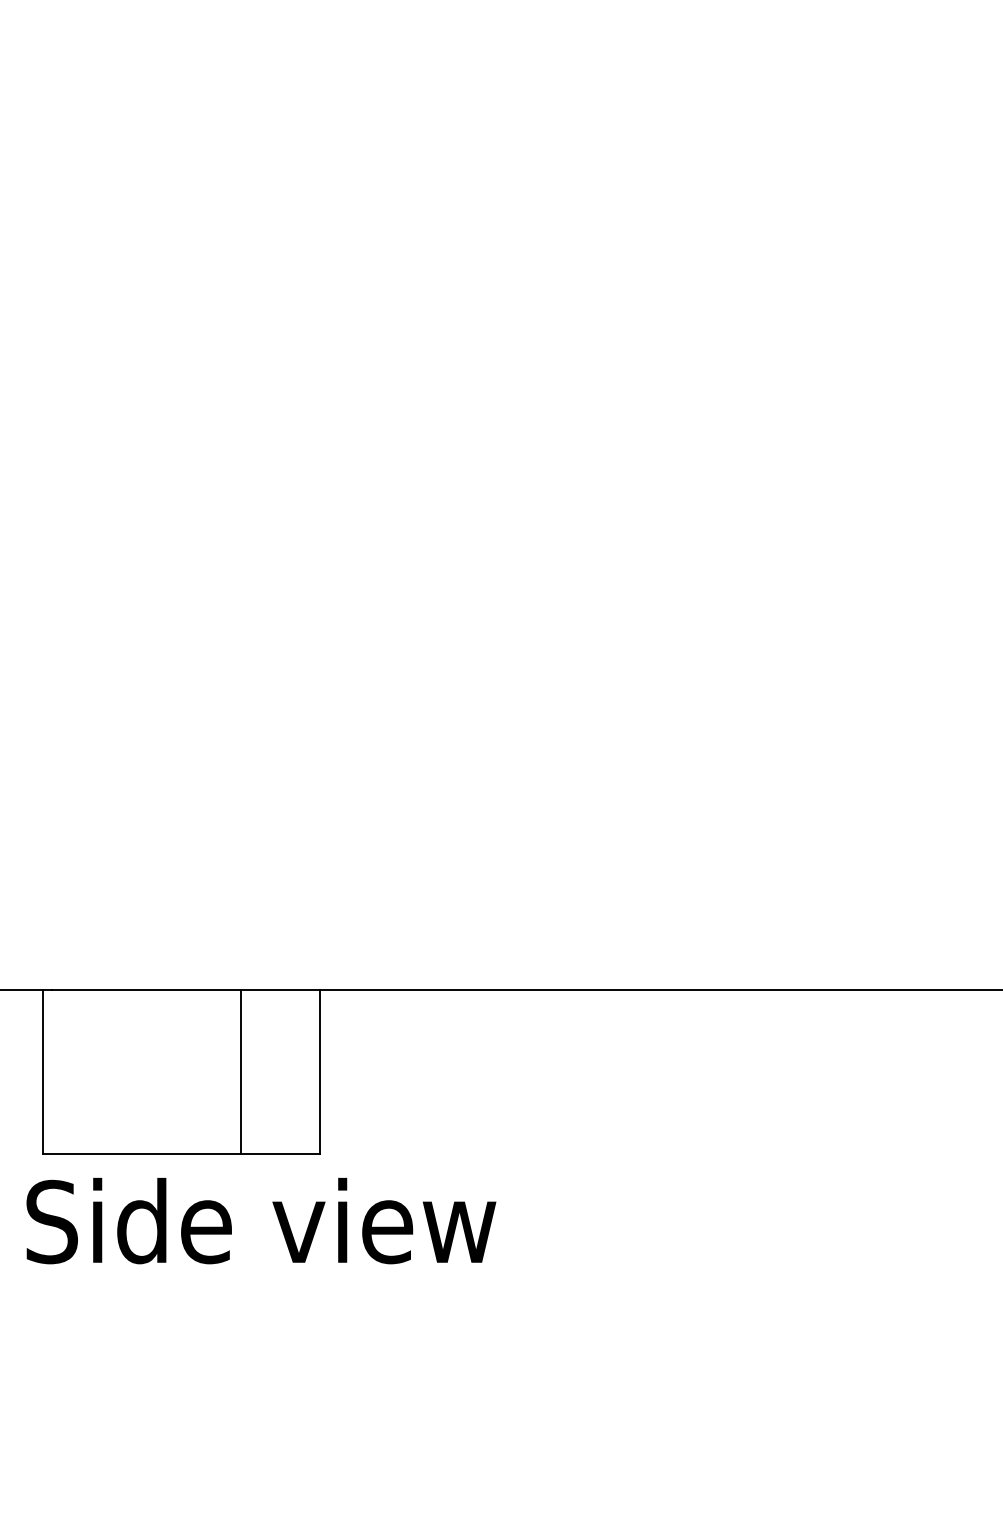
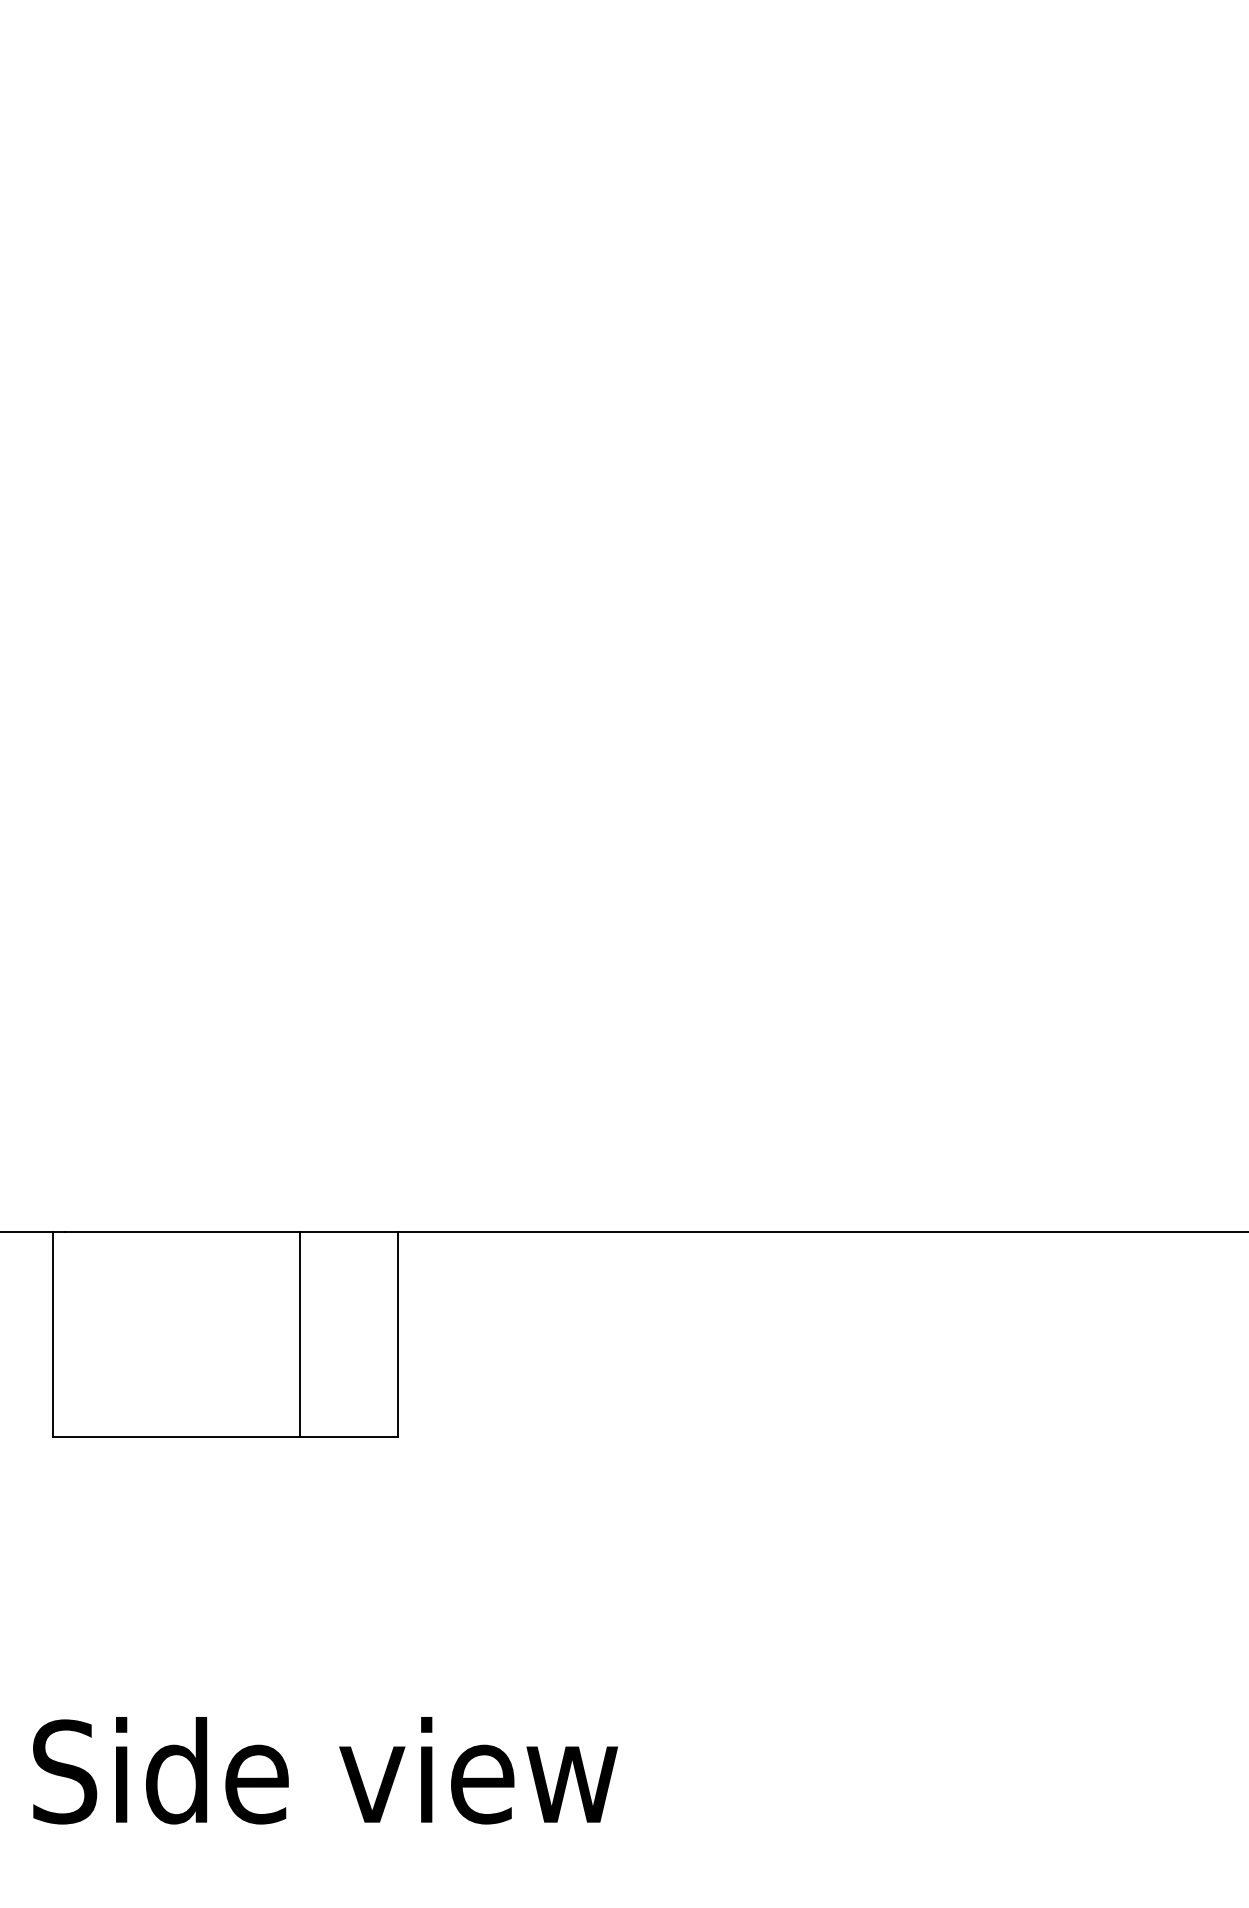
text: (261, 1220) -> (325, 1770), moved

